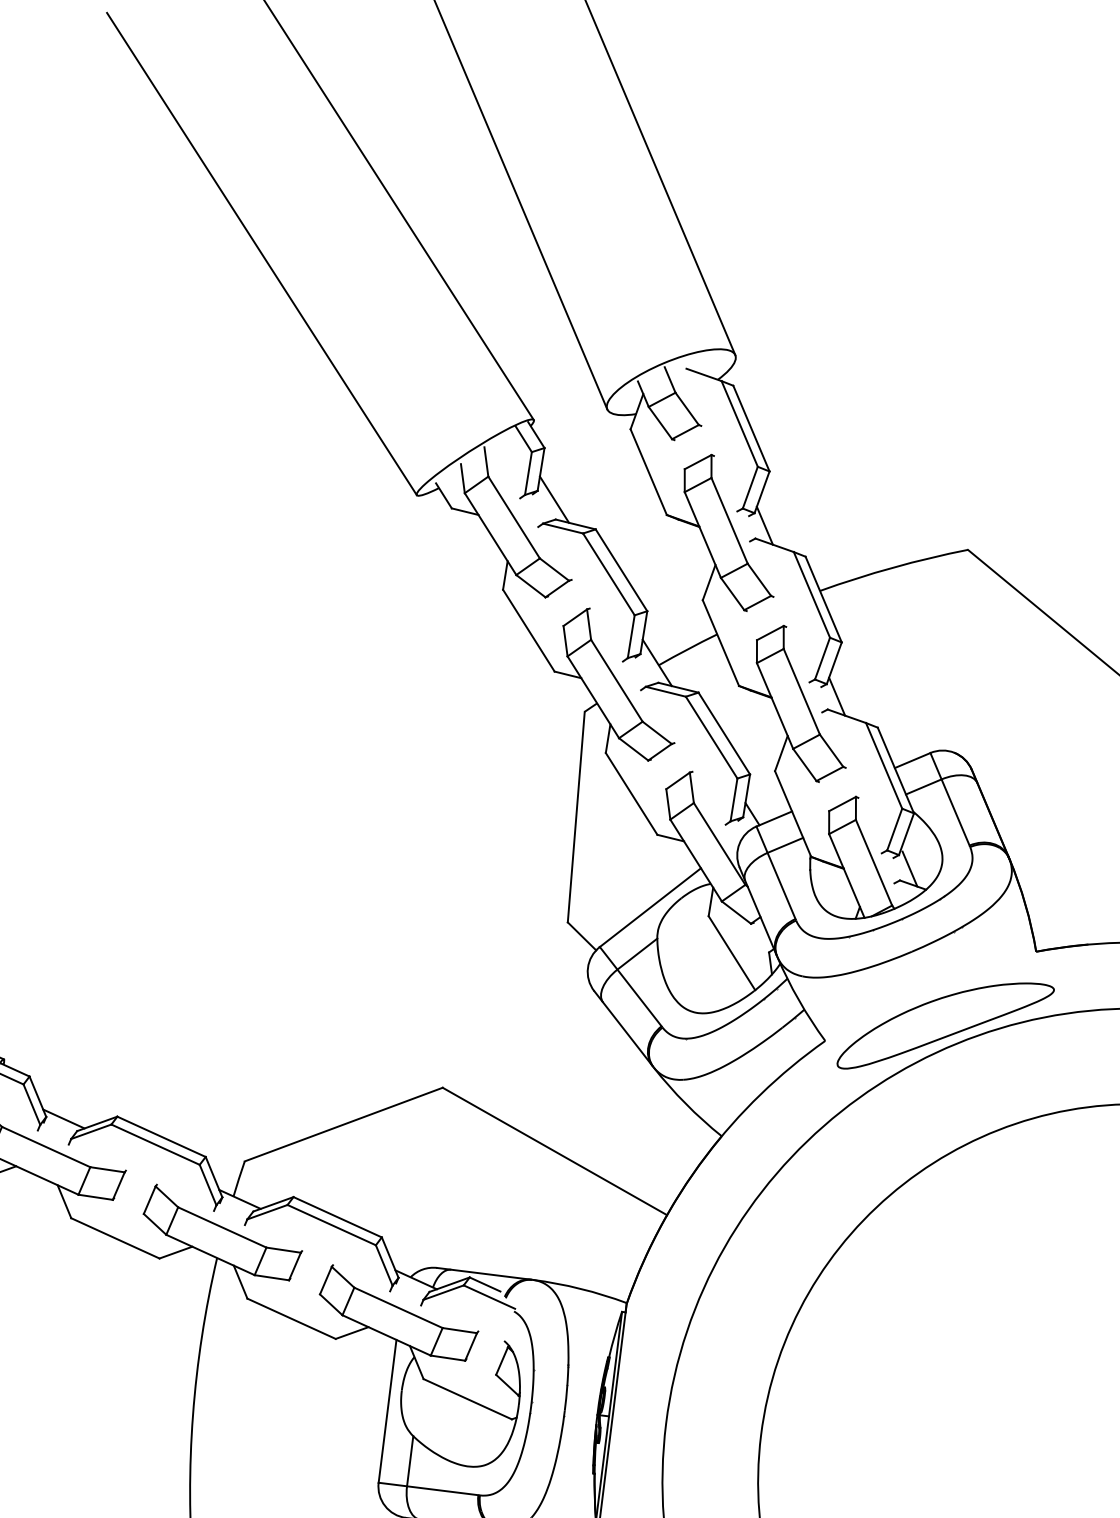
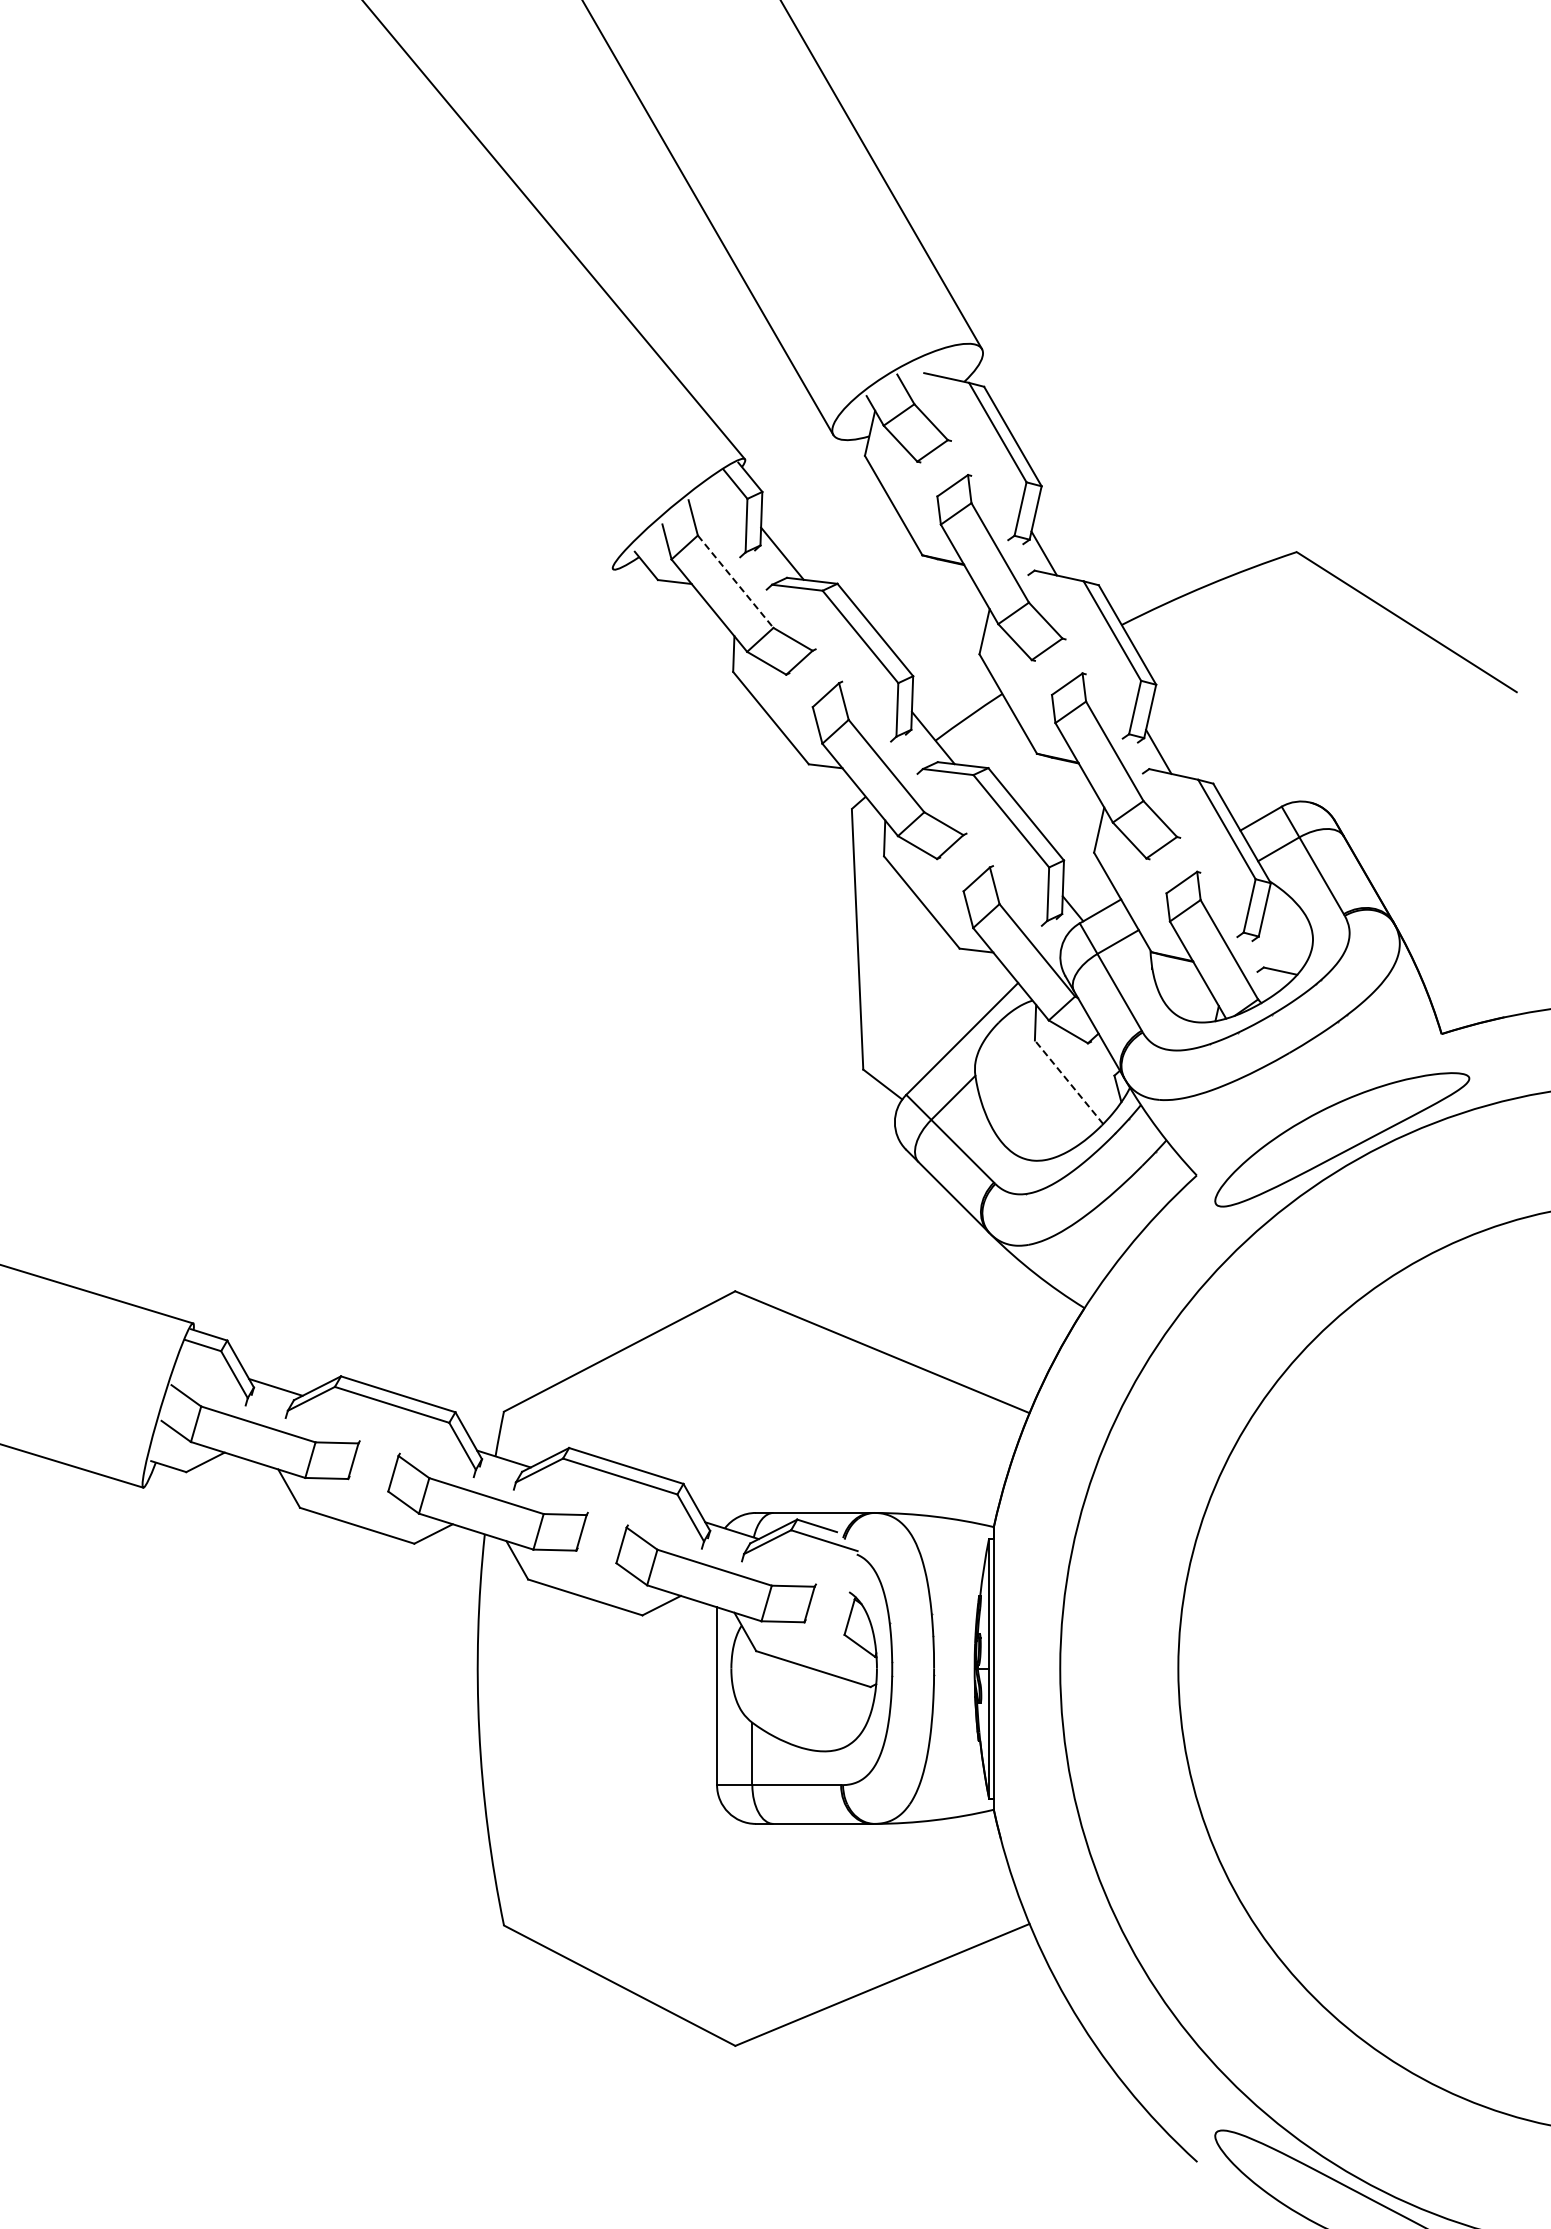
line: (261, 254) -> (386, 297), removed
line: (513, 517) -> (735, 581), solid -> dashed
line: (910, 868) -> (1274, 951), removed
line: (732, 953) -> (1069, 1082), solid -> dashed

